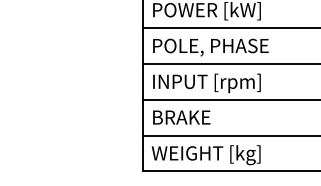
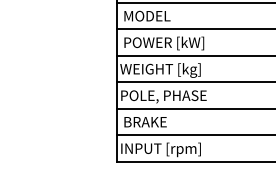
text: (207, 47) -> (164, 70), POLE, PHASE -> WEIGHT [kg]
text: (205, 82) -> (163, 96), INPUT [rpm] -> POLE, PHASE
text: (204, 154) -> (162, 149), WEIGHT [kg] -> INPUT [rpm]

